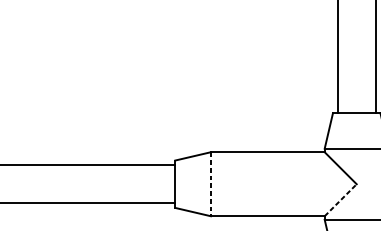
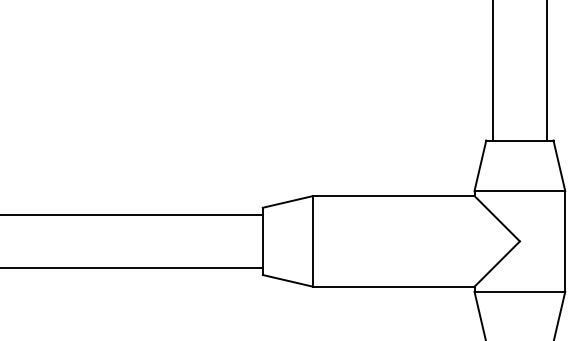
line: (211, 184) -> (313, 241), dashed -> solid
line: (340, 199) -> (497, 263), dashed -> solid

